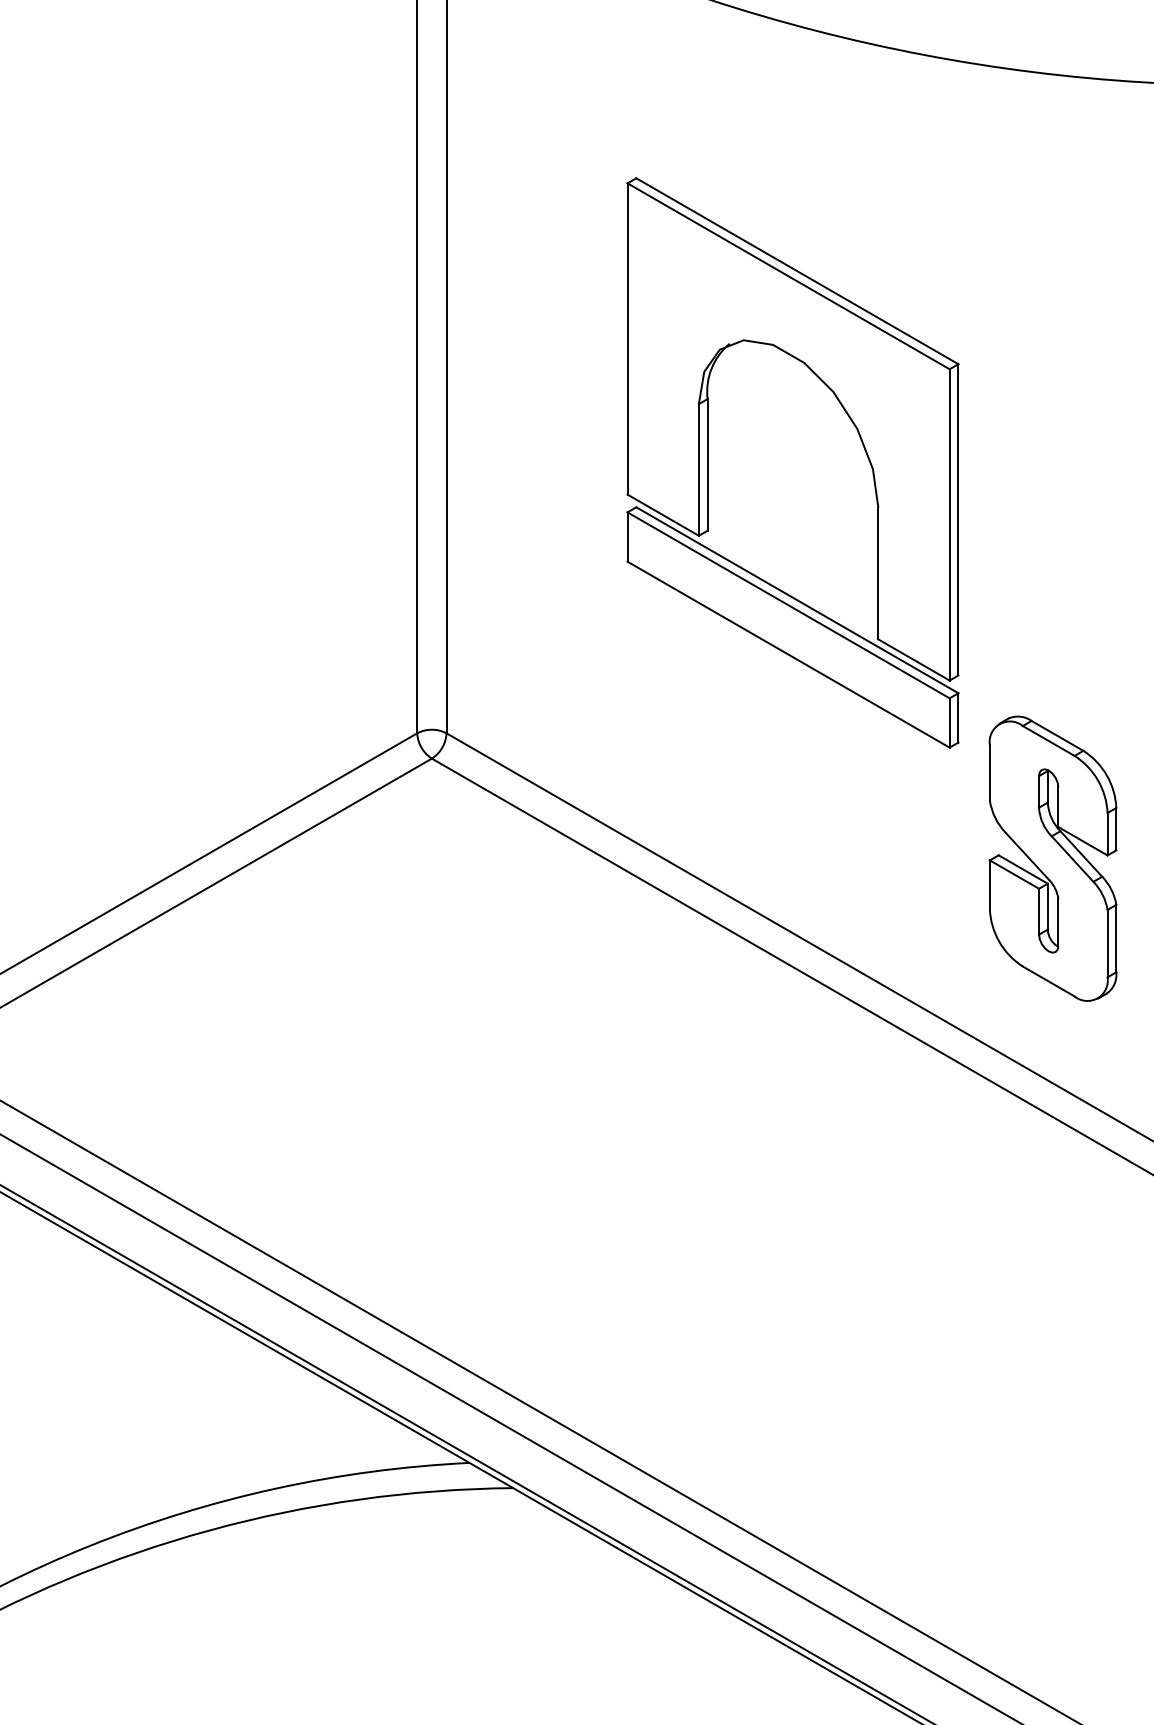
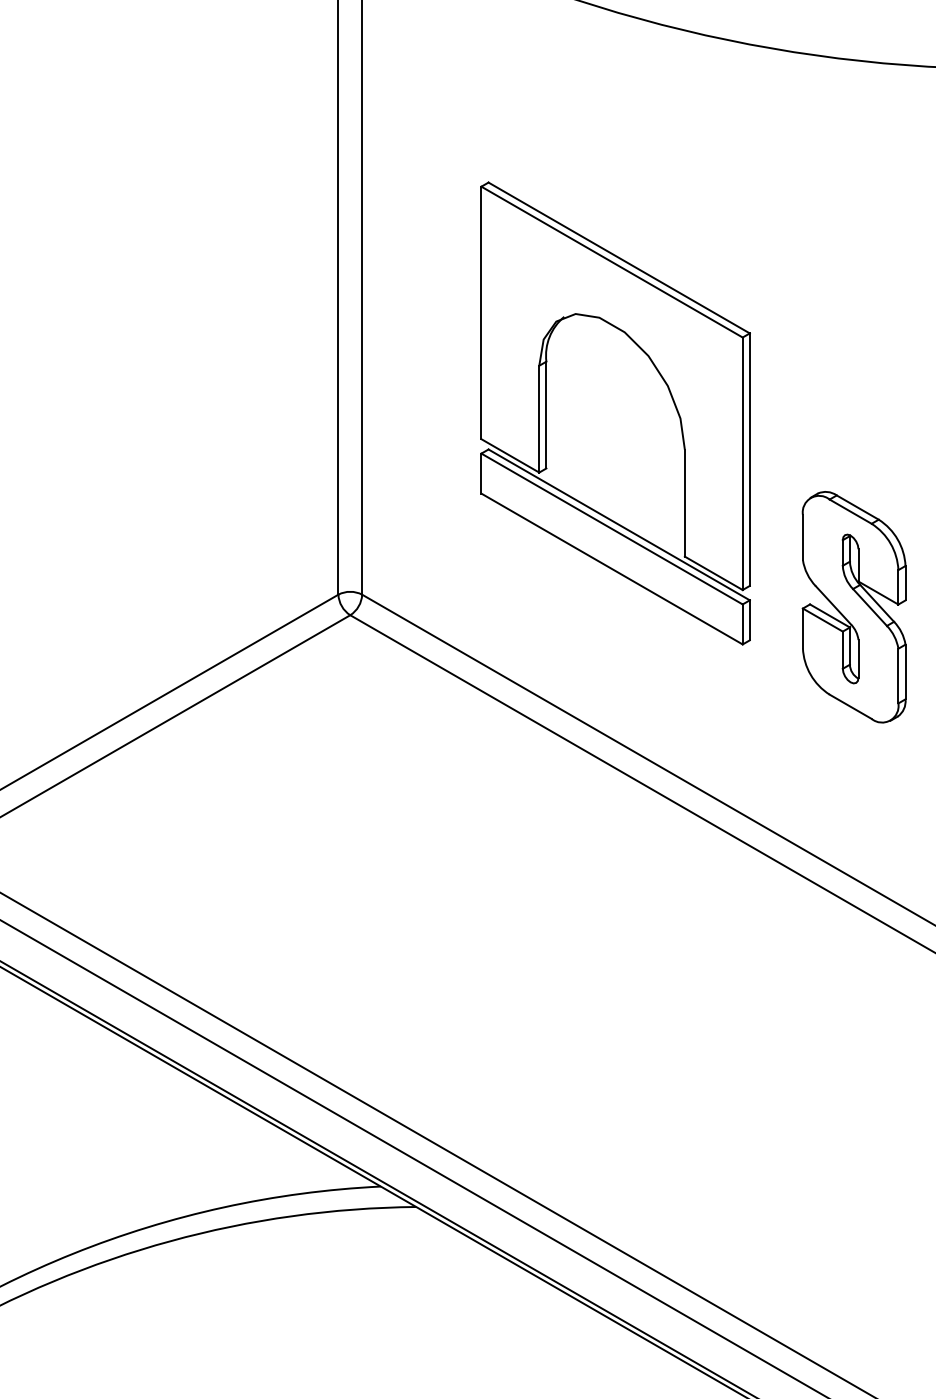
part: (858, 435) -> (668, 391), moved
part: (1052, 858) -> (853, 607), moved

